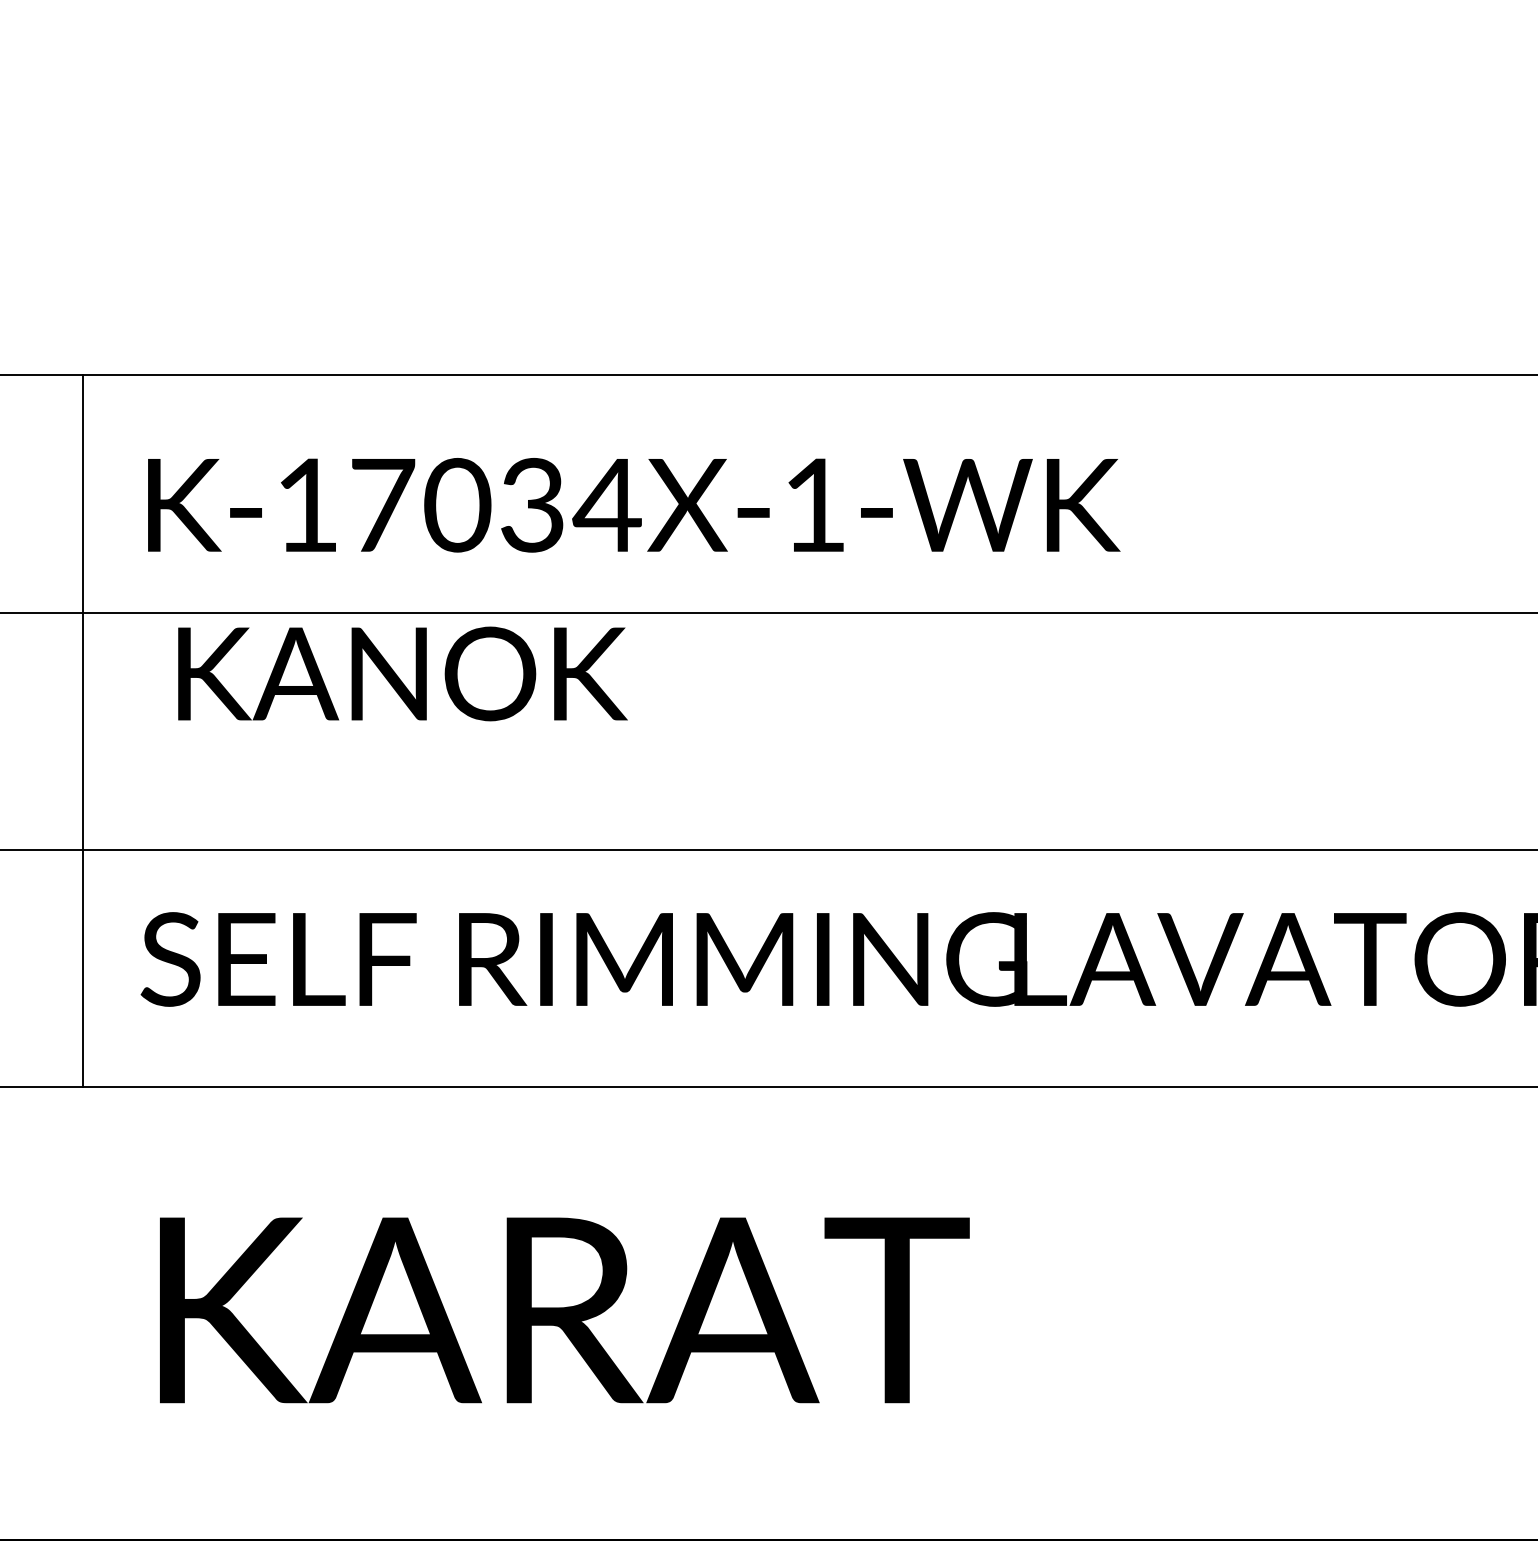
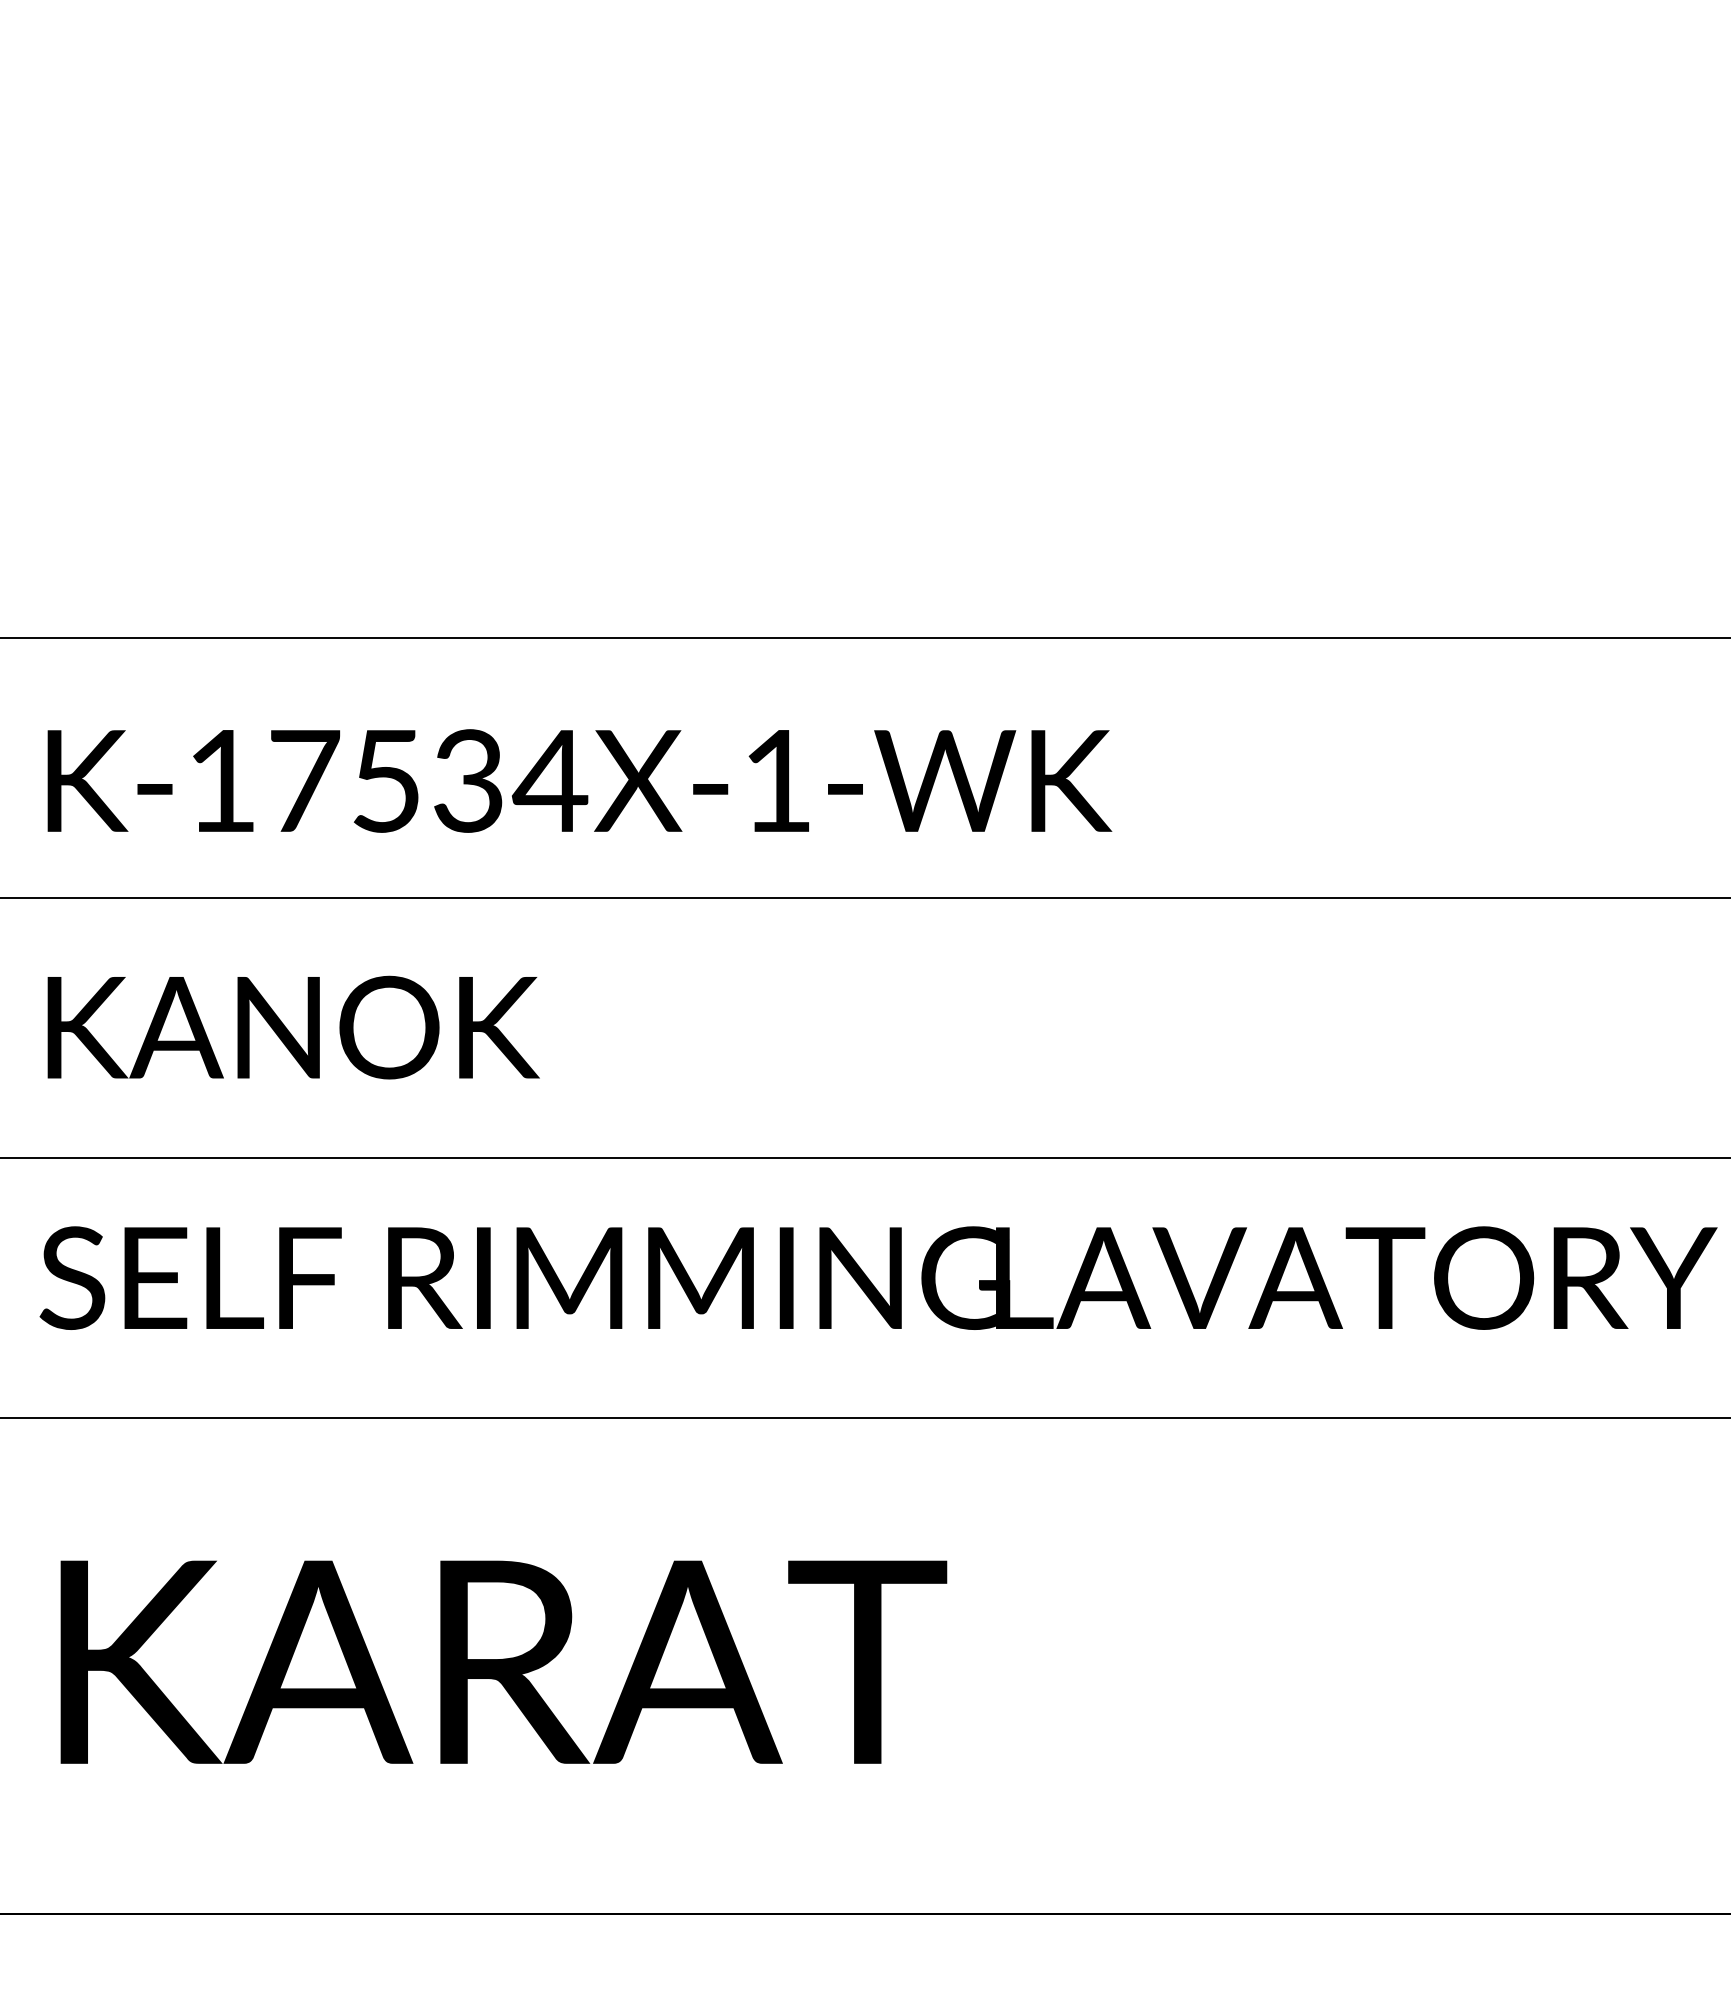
text: (457, 504) -> (386, 780), K-17034X-1-WK -> K-17534X-1-WK
text: (402, 673) -> (293, 1027), moved

